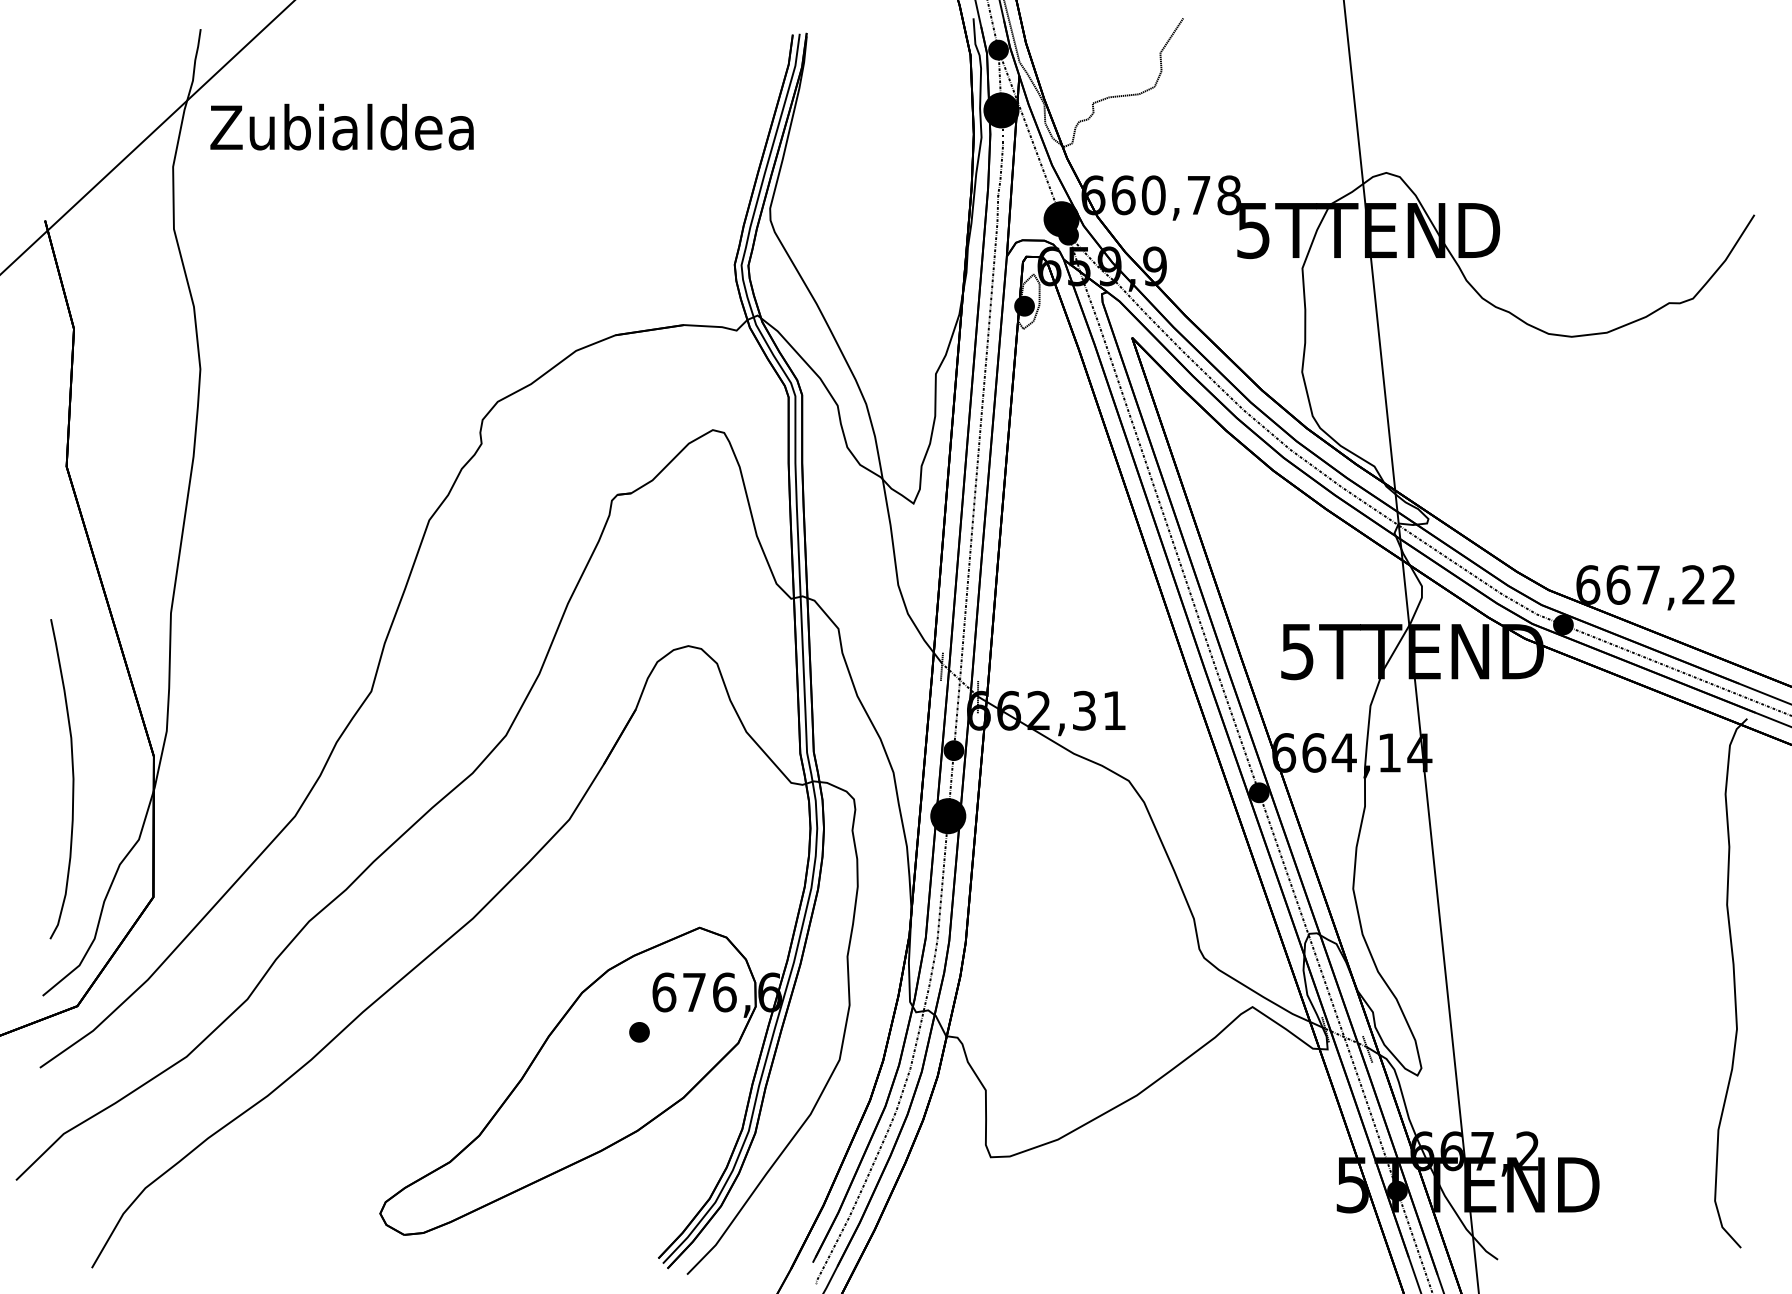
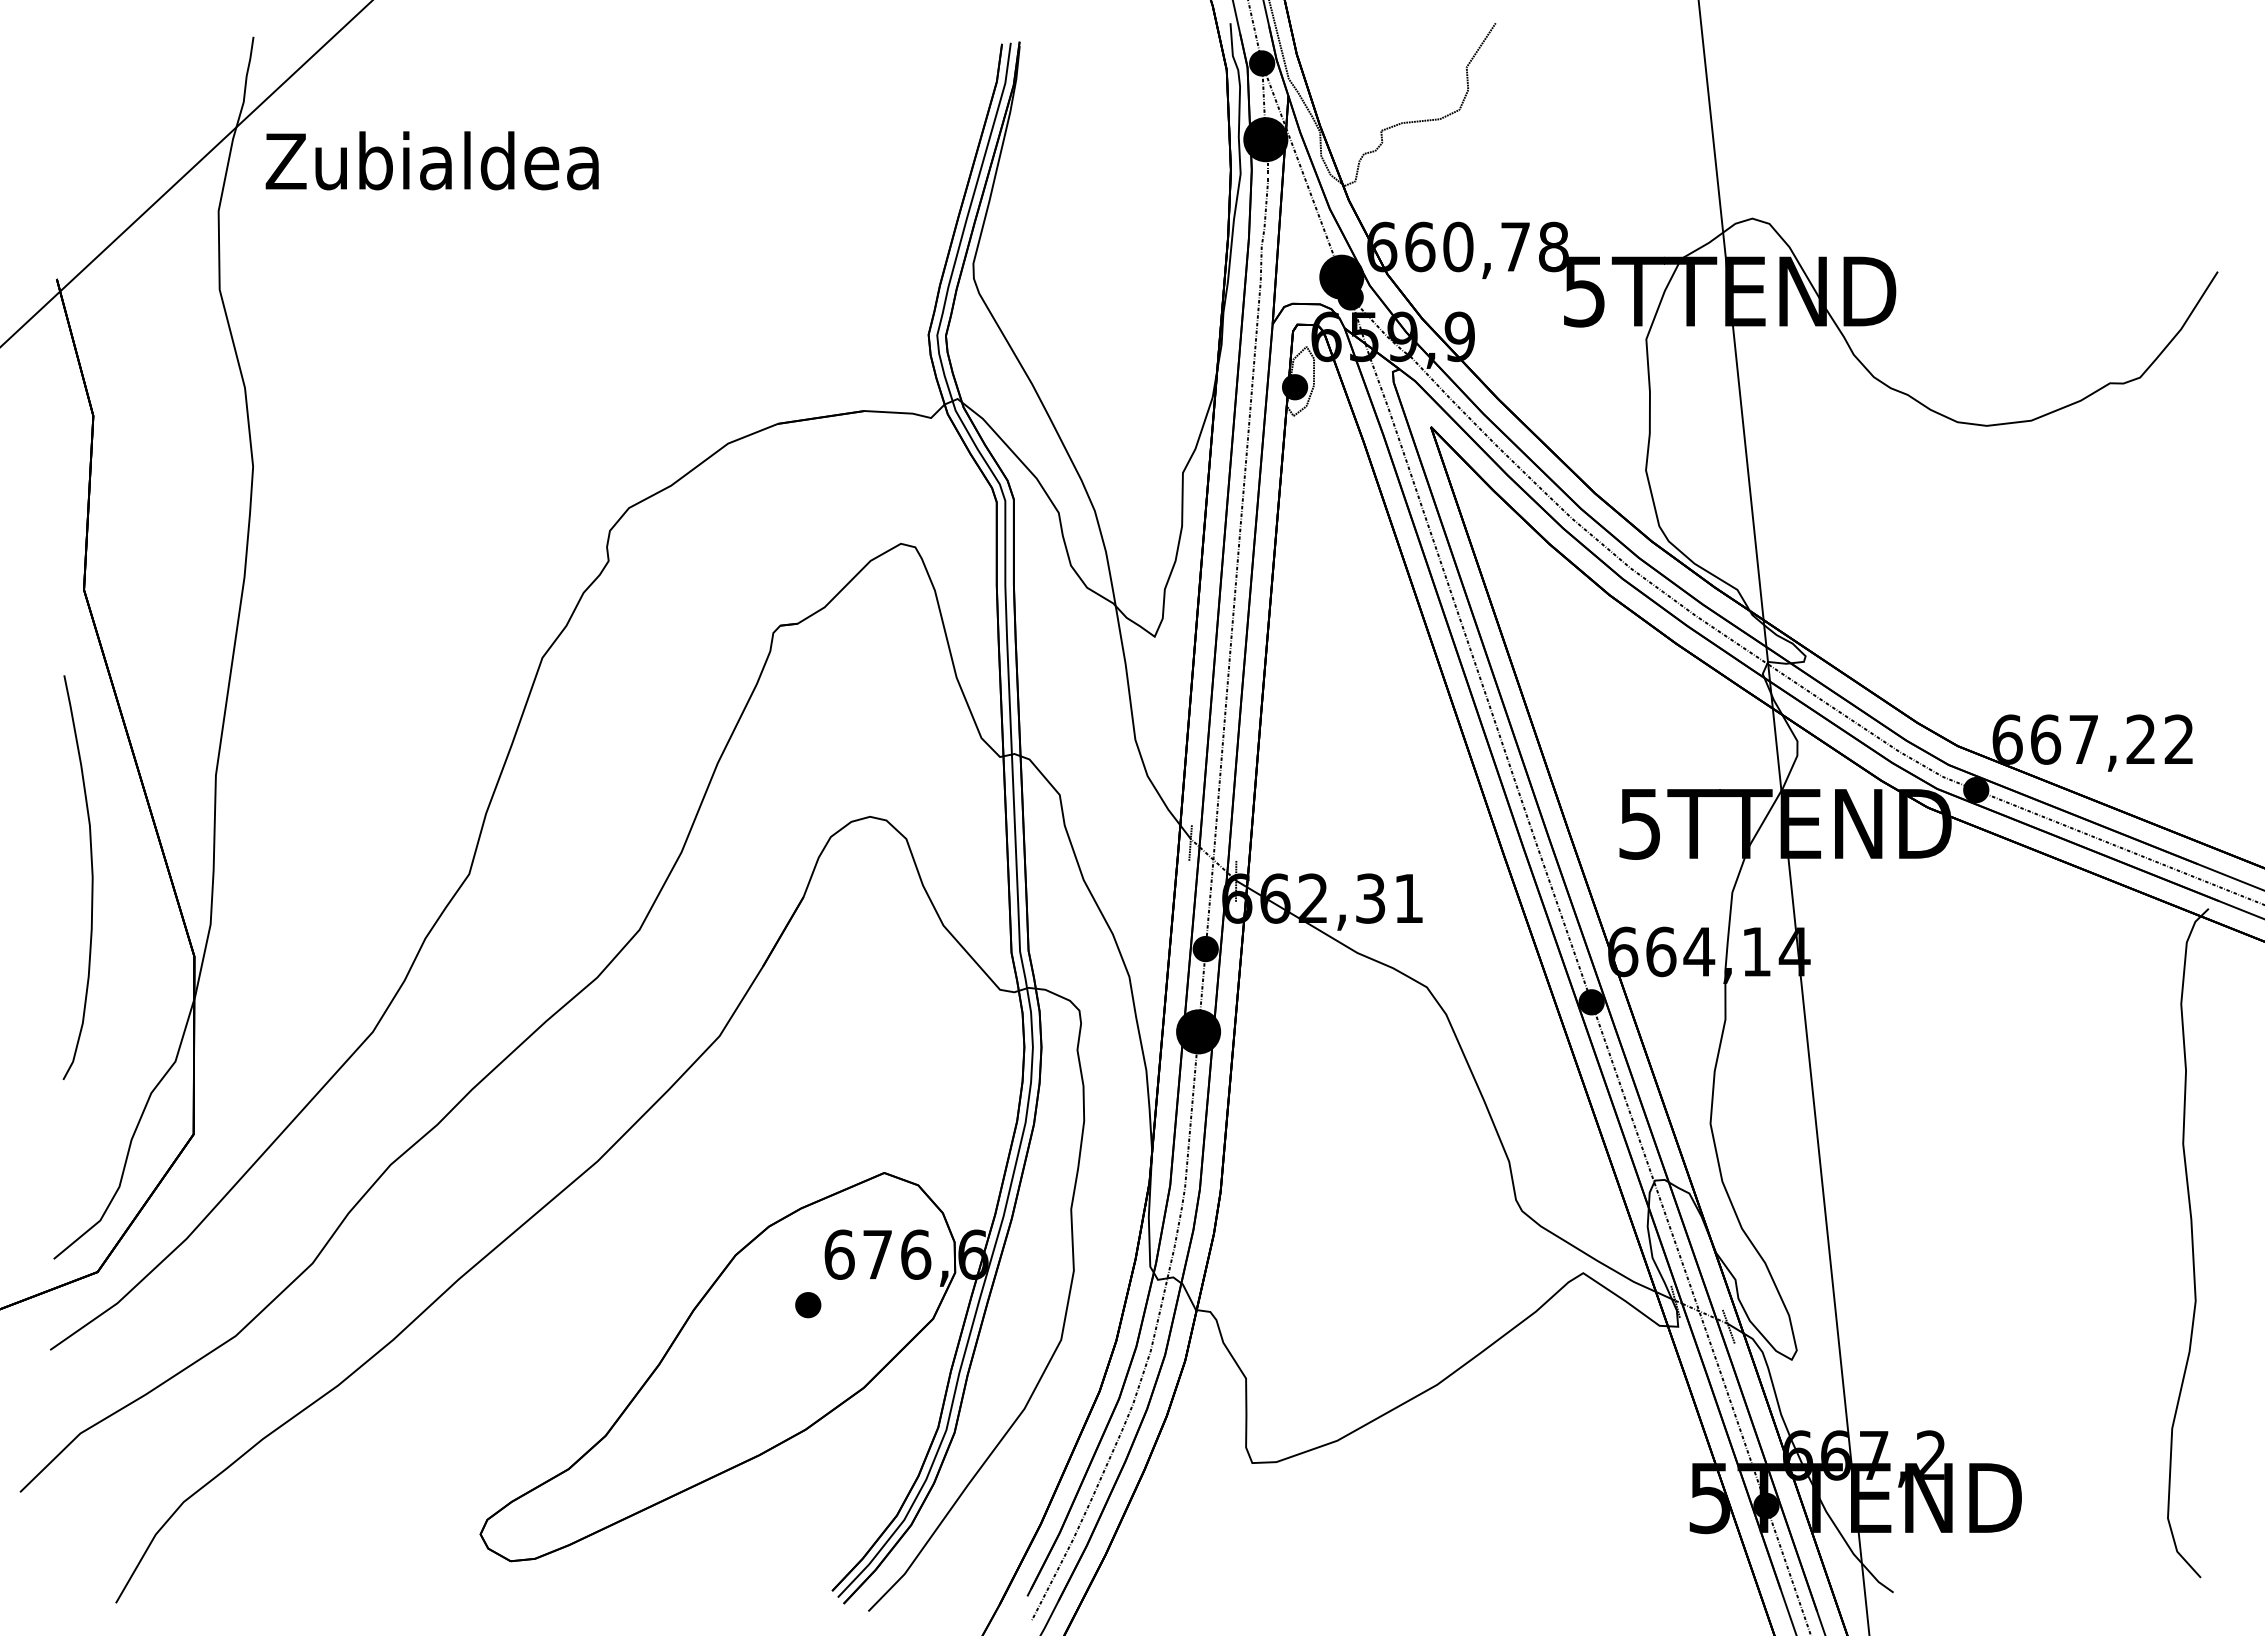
curve: (72, 779) -> (91, 878), moved

